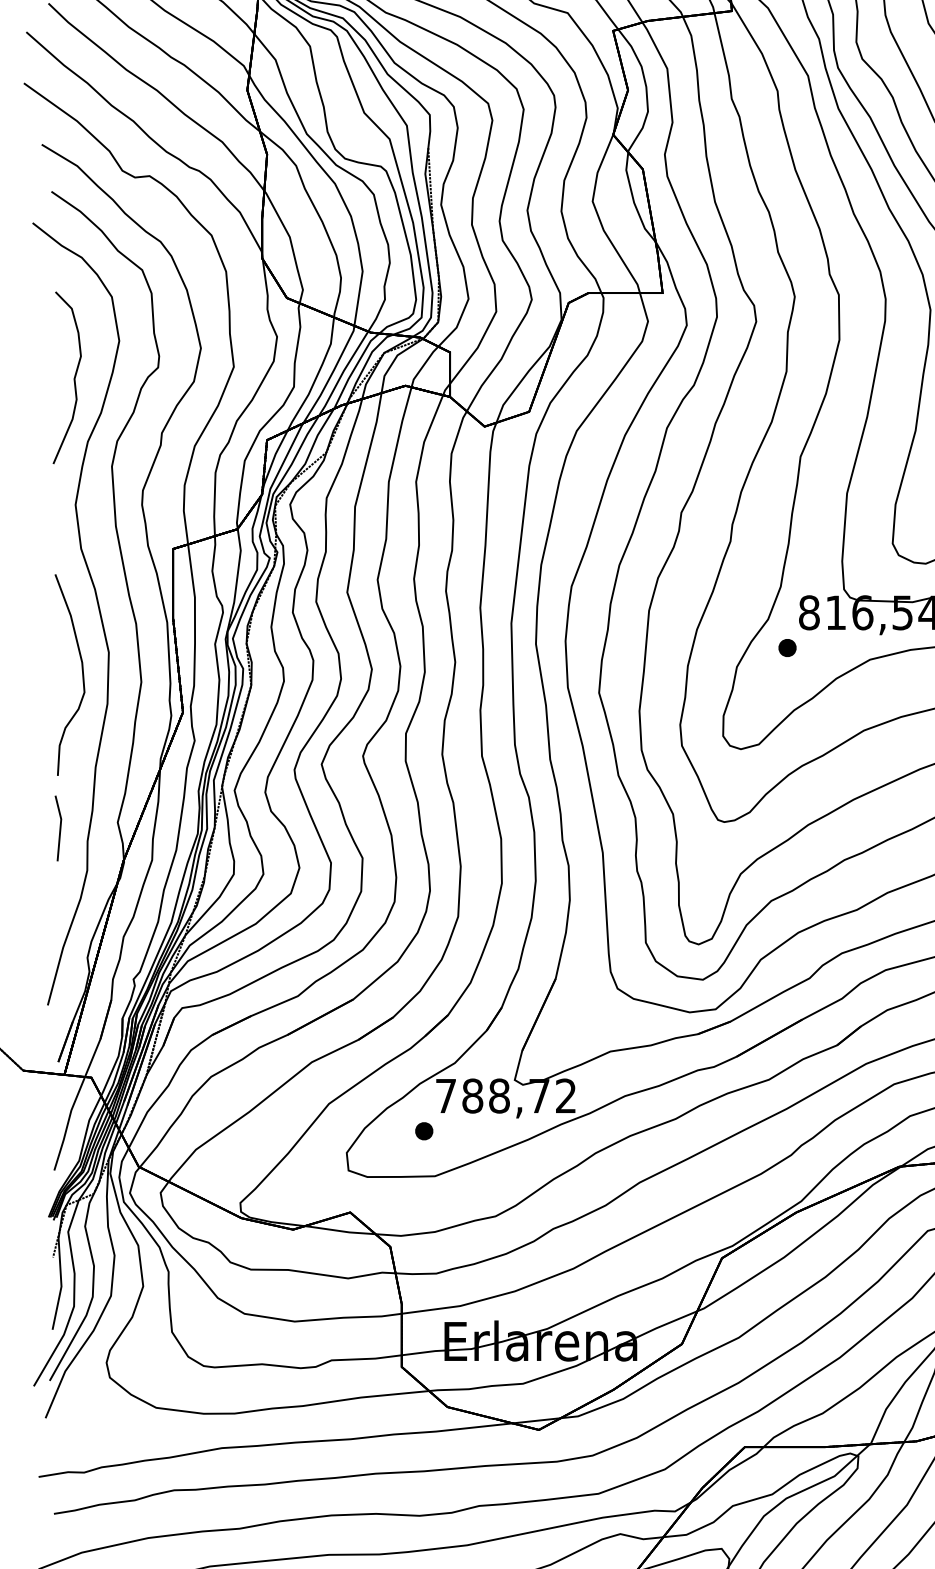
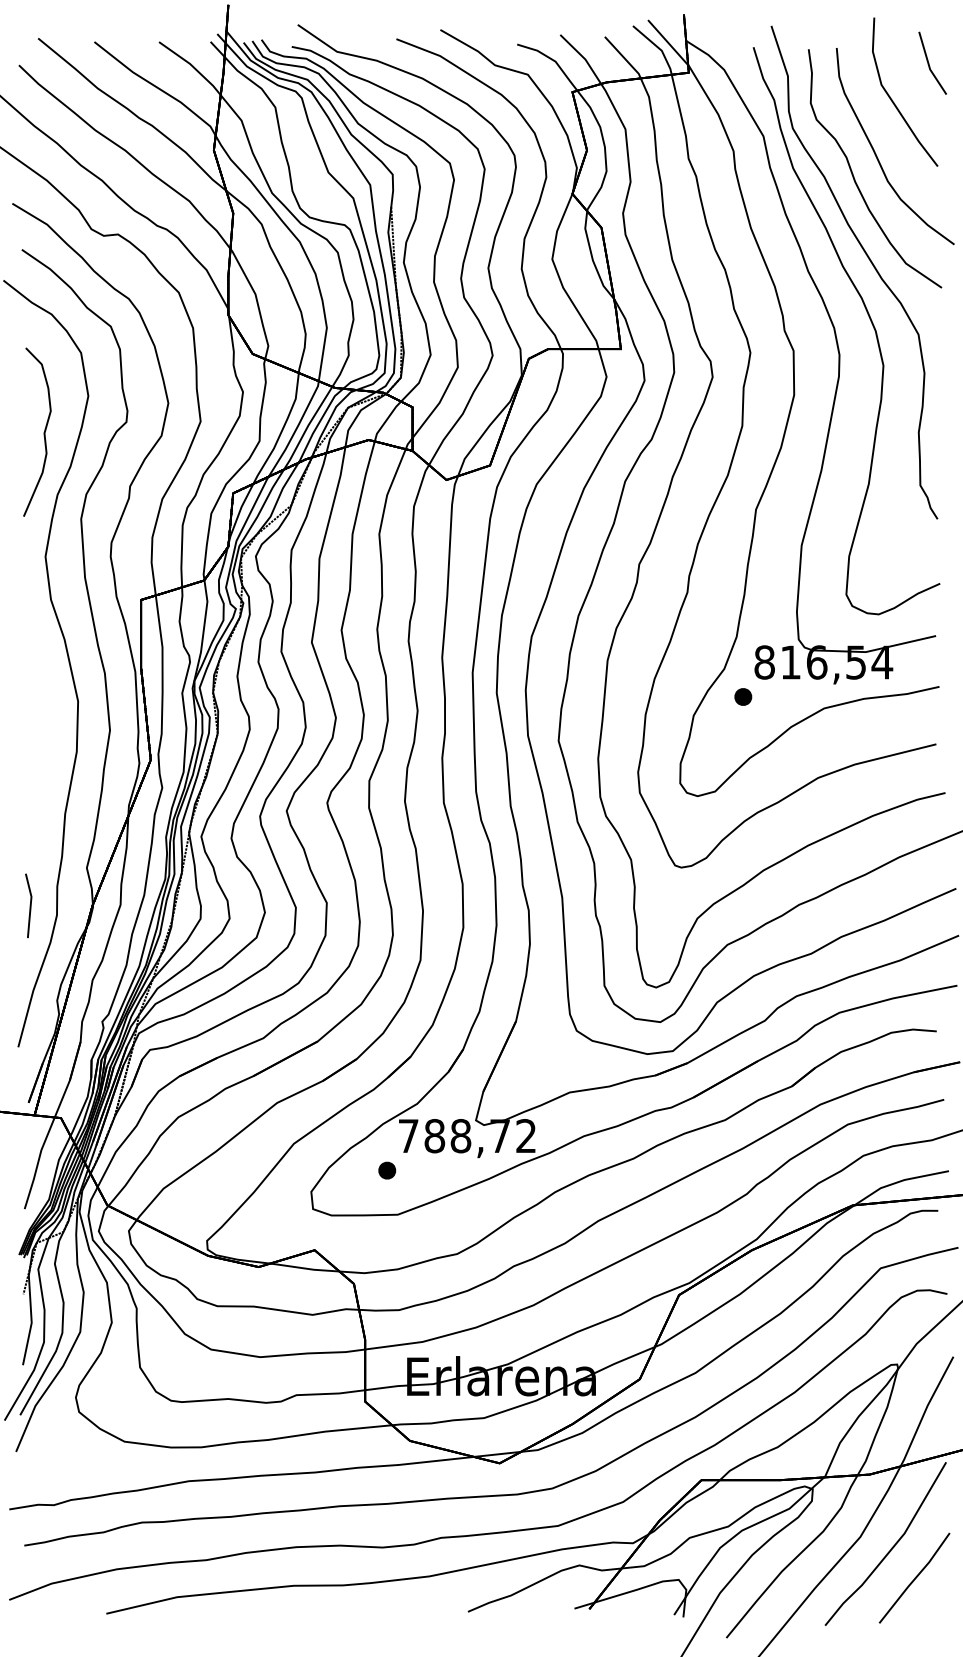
curve: (81, 671) -> (51, 720), removed
line: (59, 828) -> (29, 905), moved

